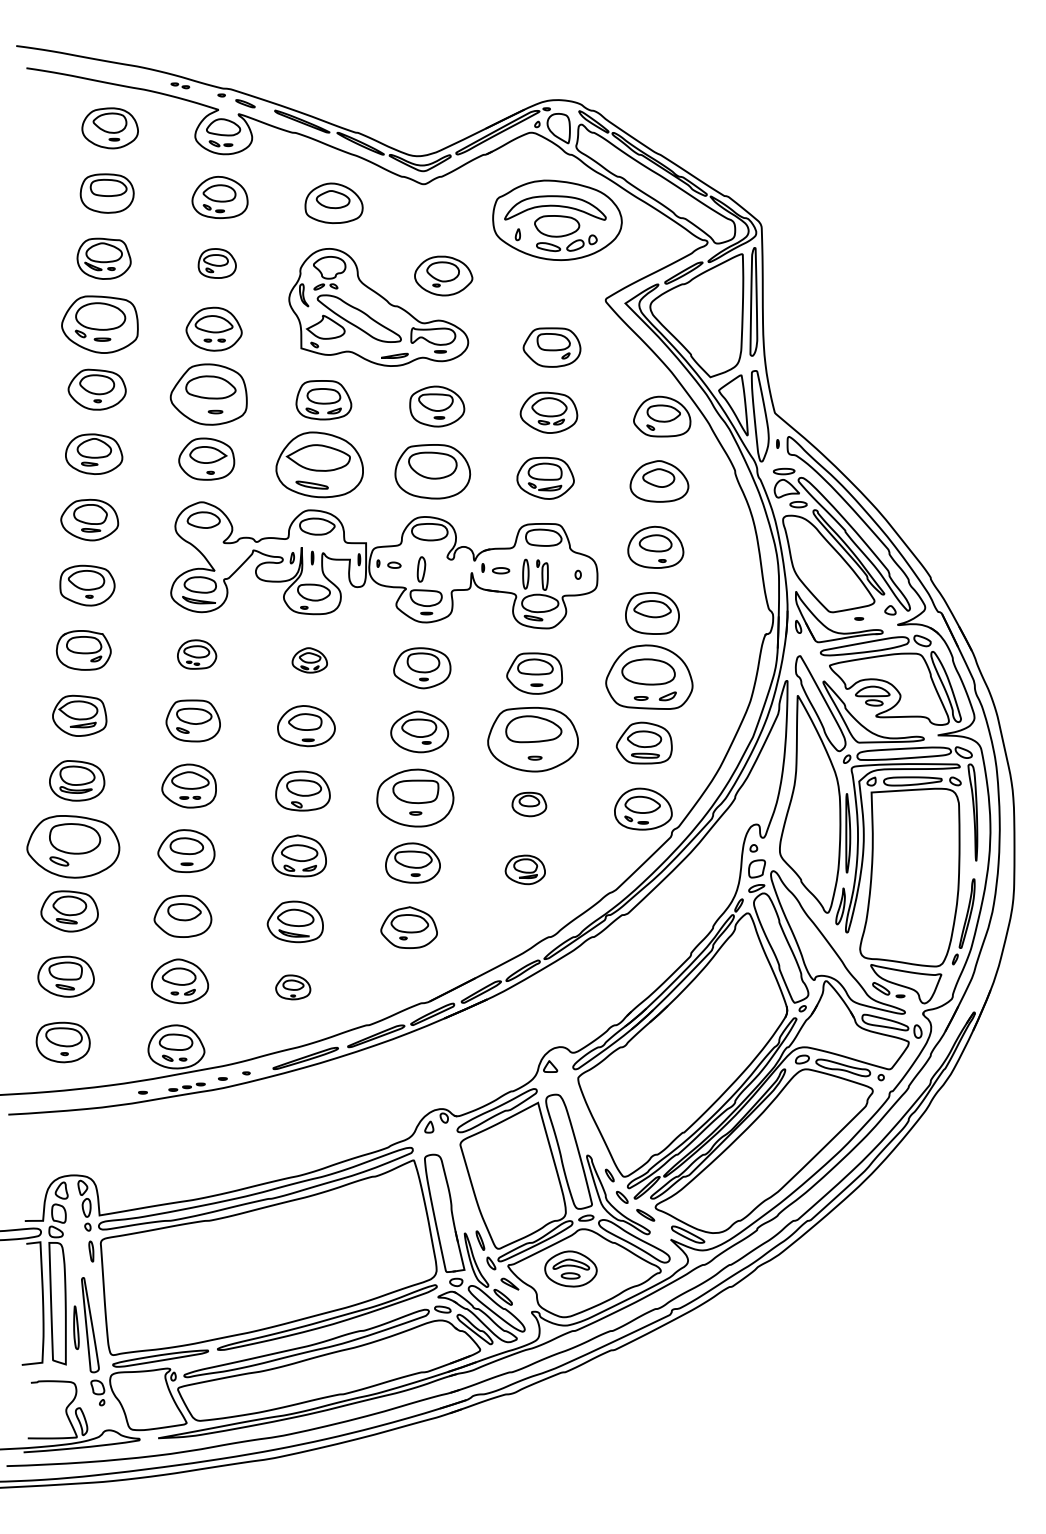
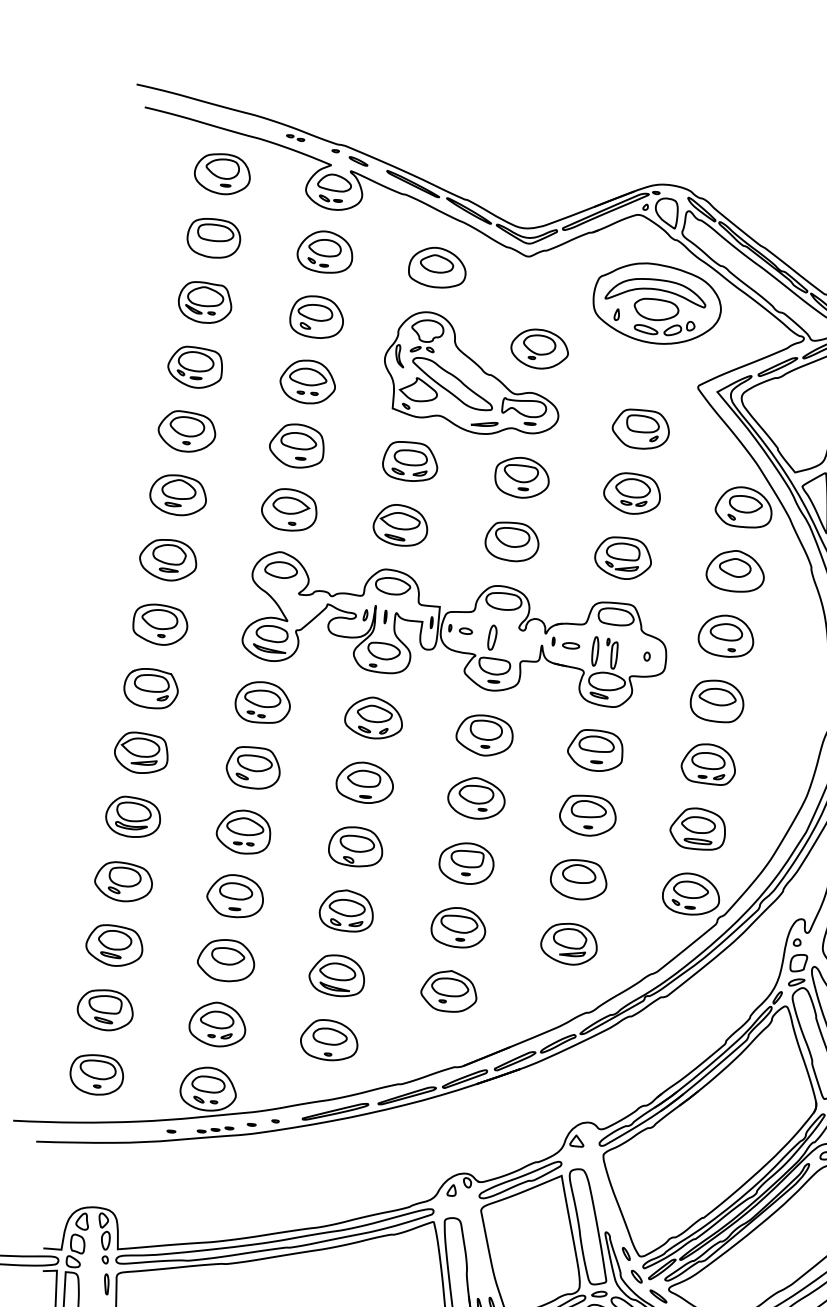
part: (216, 263) -> (316, 317), size x1.43
part: (99, 324) -> (194, 367), size x0.71
part: (208, 393) -> (296, 445), size x0.71
part: (319, 464) -> (400, 524), size x0.62
part: (432, 471) -> (511, 541), size x0.71
part: (196, 654) -> (262, 702), size x1.43
part: (309, 660) -> (373, 718), size x1.67
part: (649, 677) -> (708, 764), size x0.62
part: (532, 739) -> (587, 815), size x0.62
part: (415, 797) -> (466, 862), size x0.71
part: (529, 804) -> (579, 879), size x1.67
part: (72, 846) -> (122, 881), size x0.62
part: (525, 869) -> (569, 943), size x1.43
part: (292, 987) -> (328, 1040), size x1.67

